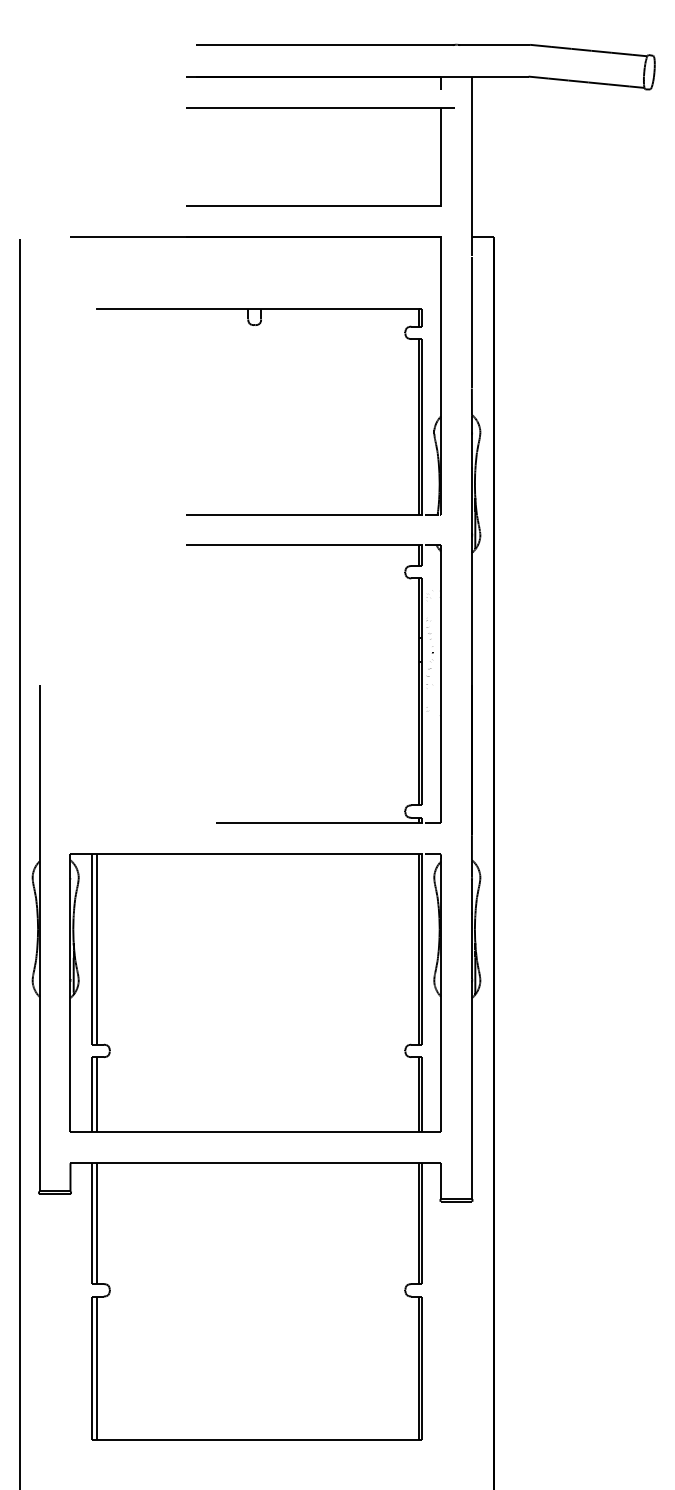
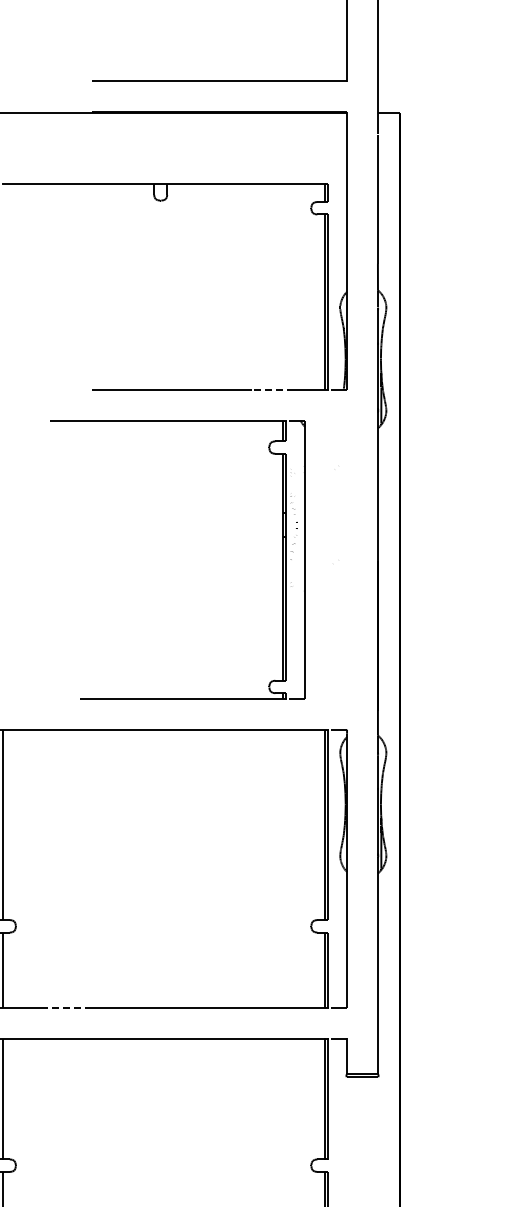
line: (366, 514) -> (272, 389), solid -> dashed
part: (418, 683) -> (282, 558), moved
line: (160, 1132) -> (66, 1007), solid -> dashed

